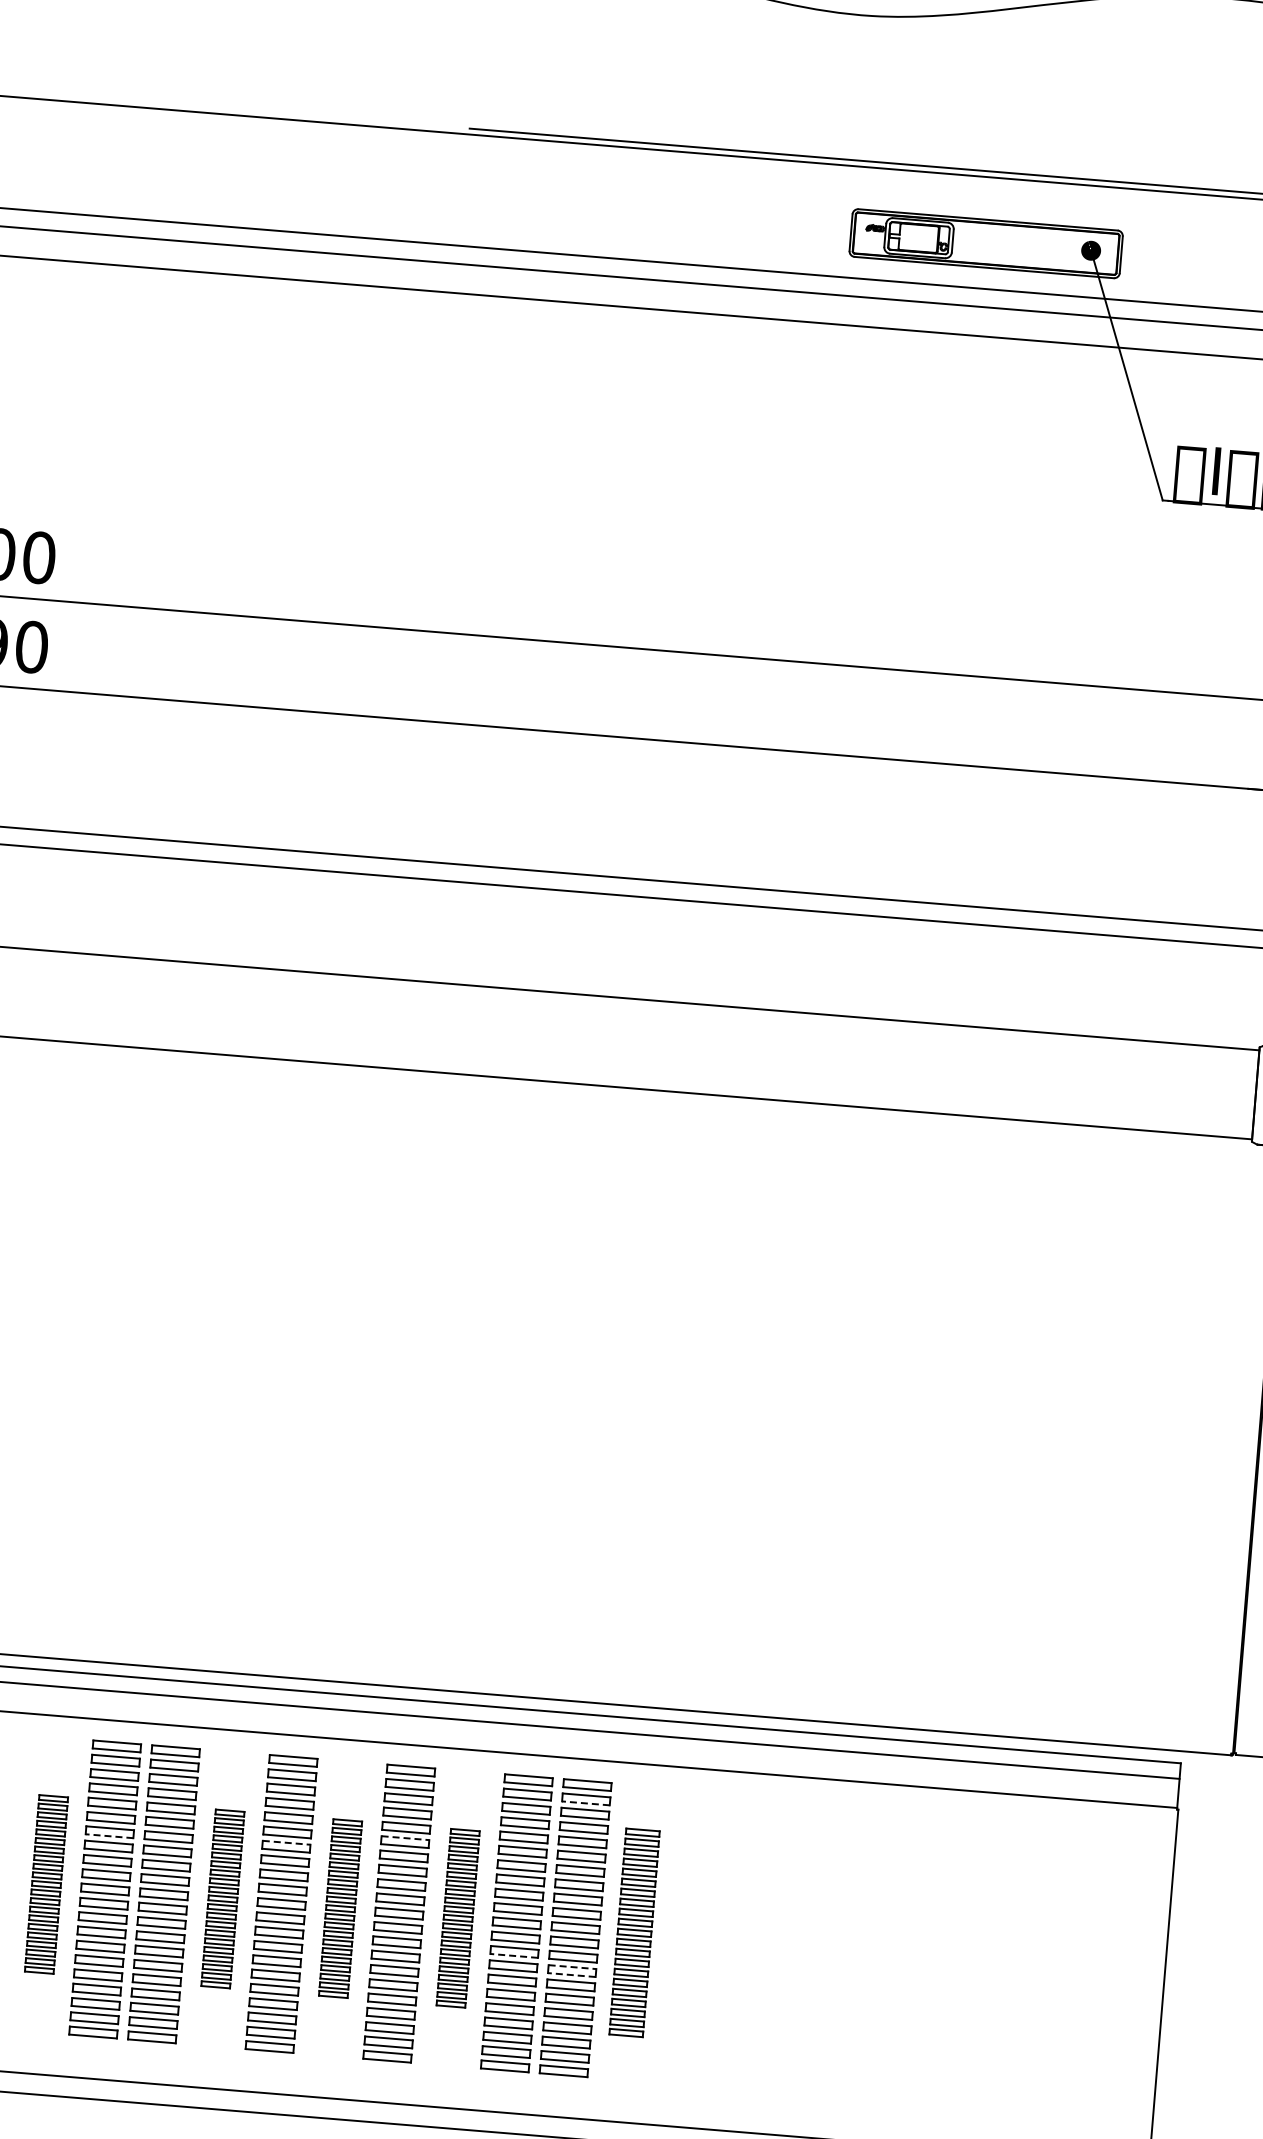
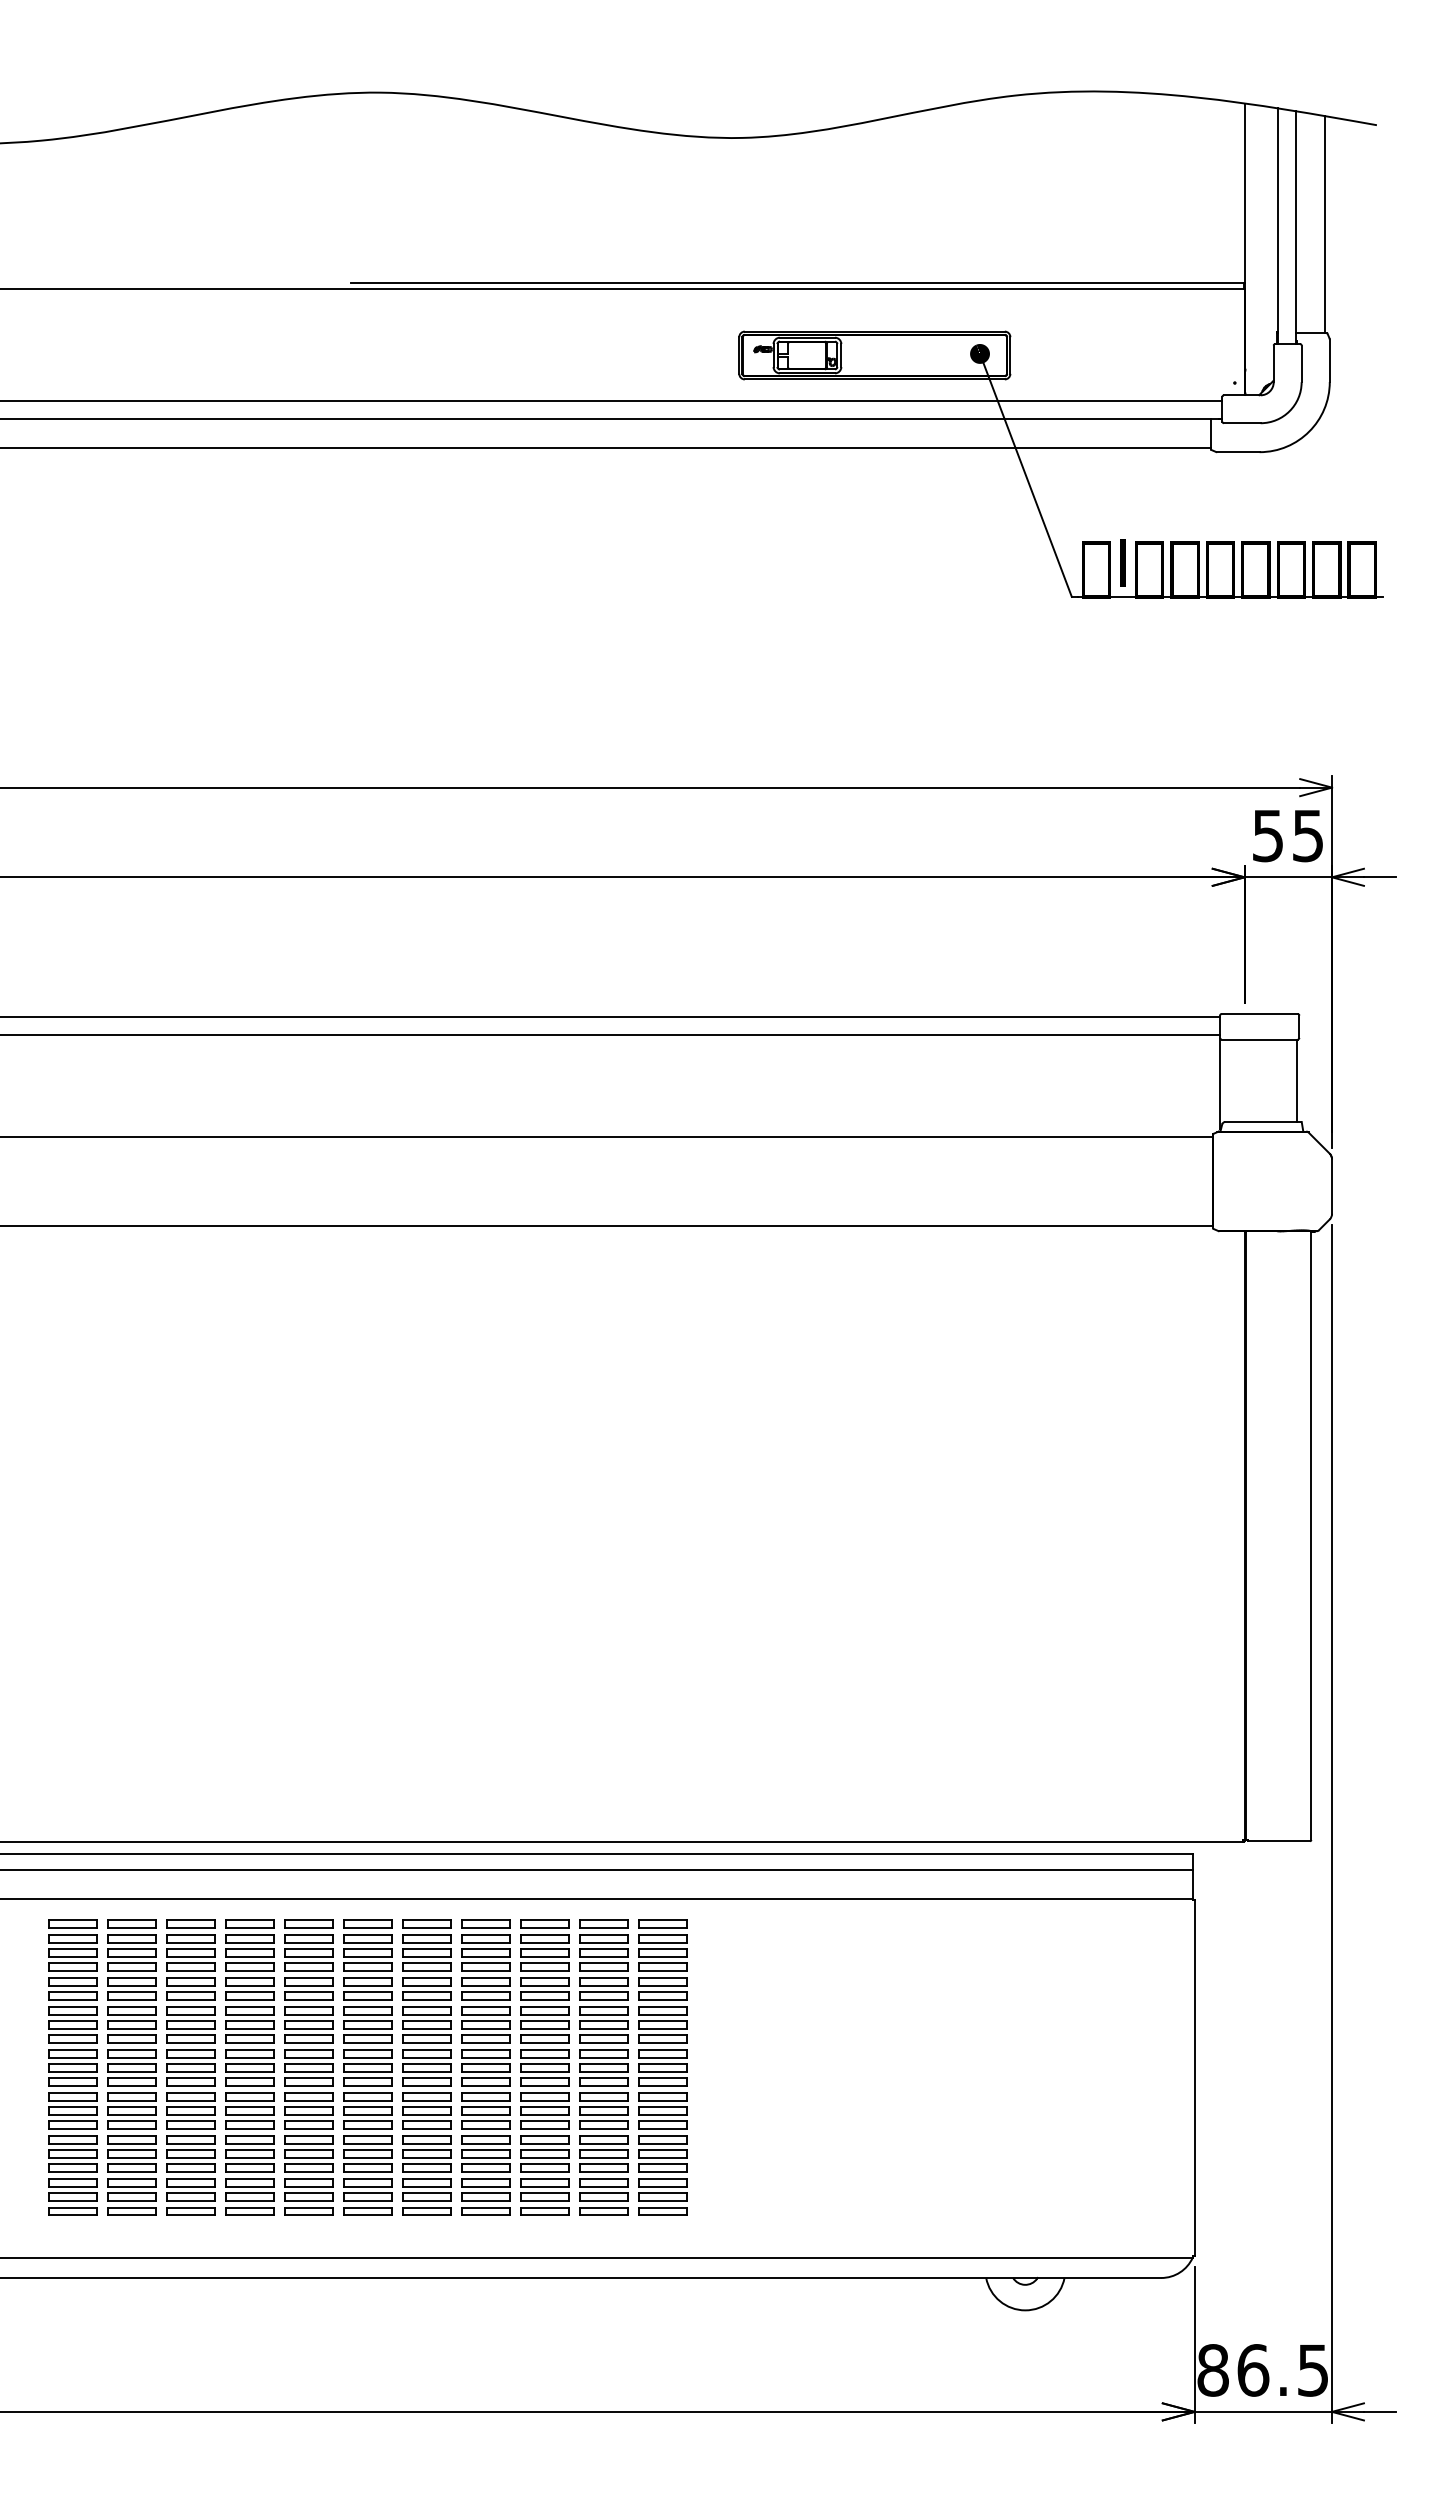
line: (585, 1803) -> (603, 1942), dashed -> solid
line: (109, 1836) -> (131, 2014), dashed -> solid
line: (405, 1838) -> (426, 1992), dashed -> solid
line: (286, 1842) -> (308, 2006), dashed -> solid
part: (46, 1884) -> (72, 2067), size x1.67
part: (222, 1898) -> (249, 2067), size x1.67
part: (340, 1908) -> (367, 2067), size x1.67
part: (457, 1918) -> (485, 2067), size x1.67
part: (634, 1932) -> (662, 2067), size x1.43
line: (513, 1955) -> (544, 2100), dashed -> solid
line: (572, 1967) -> (603, 2107), dashed -> solid
line: (571, 1974) -> (603, 2114), dashed -> solid

